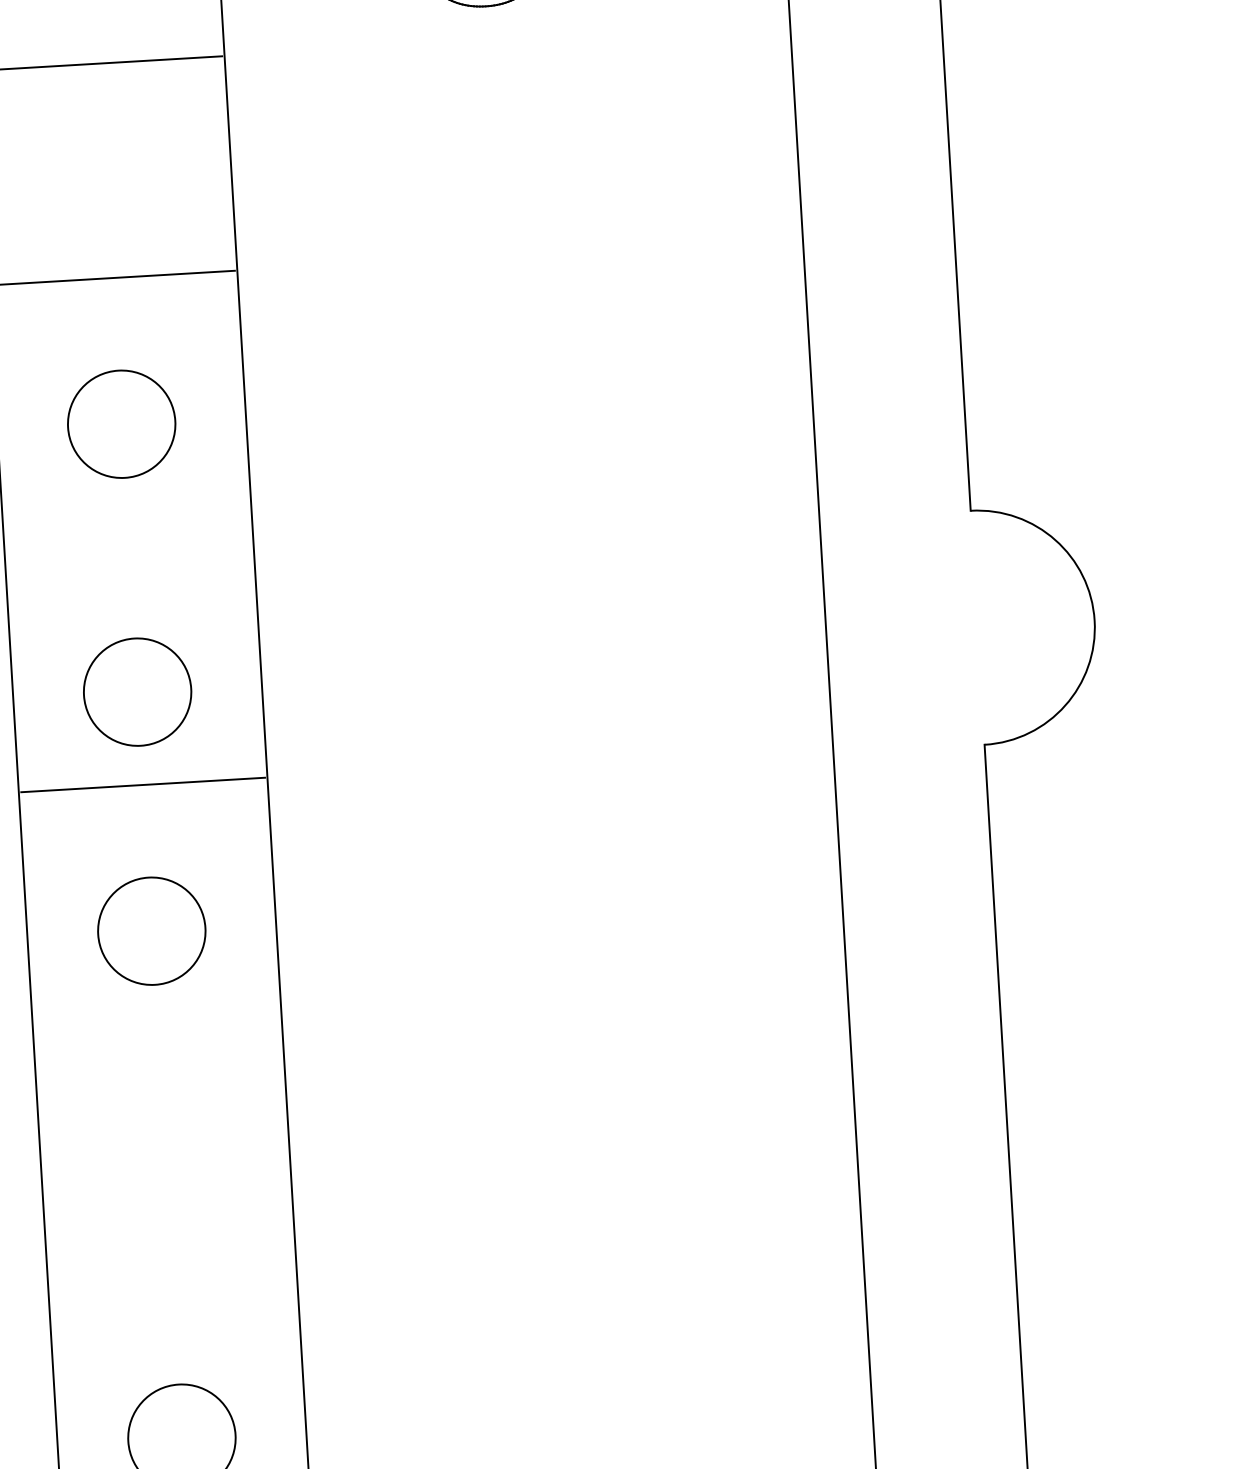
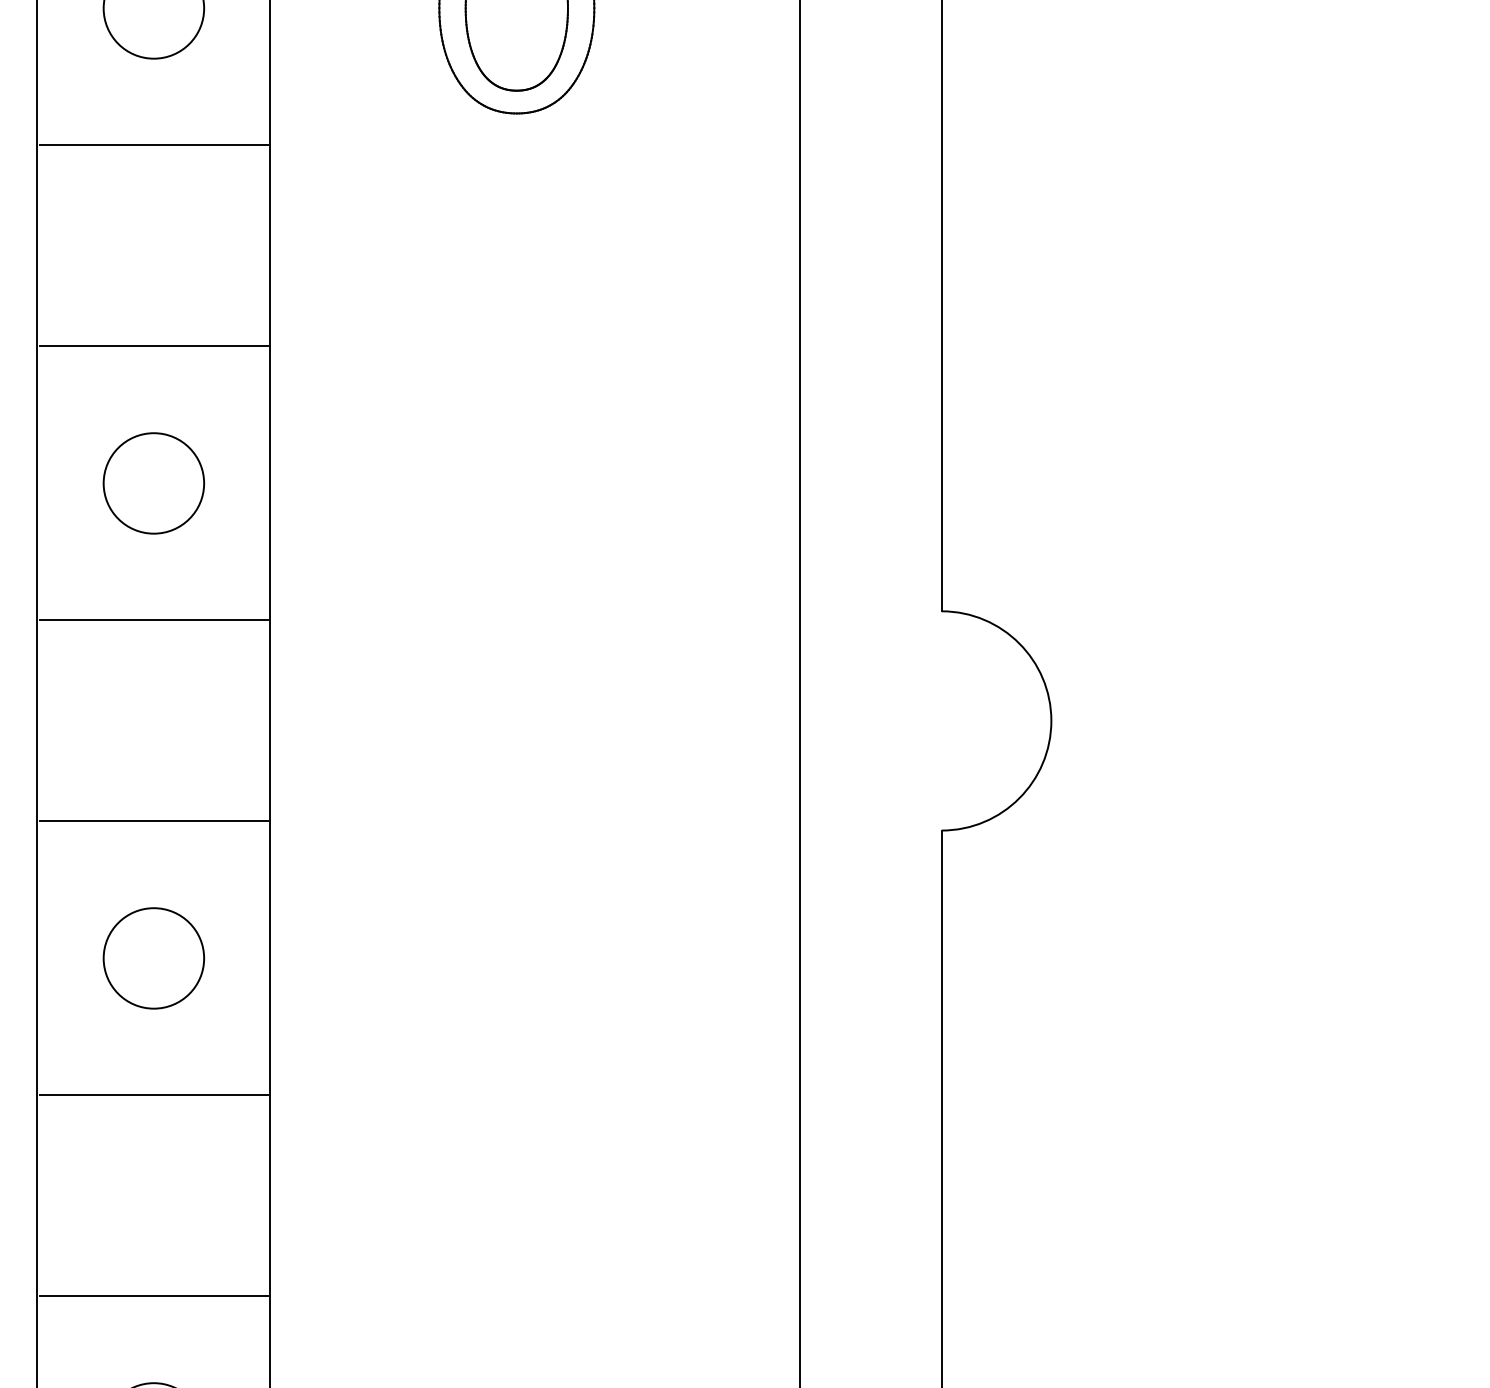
line: (129, 570) -> (153, 620), added
circle: (137, 692) -> (153, 734), removed
line: (160, 1077) -> (153, 1095), added
line: (172, 1292) -> (153, 1296), added

